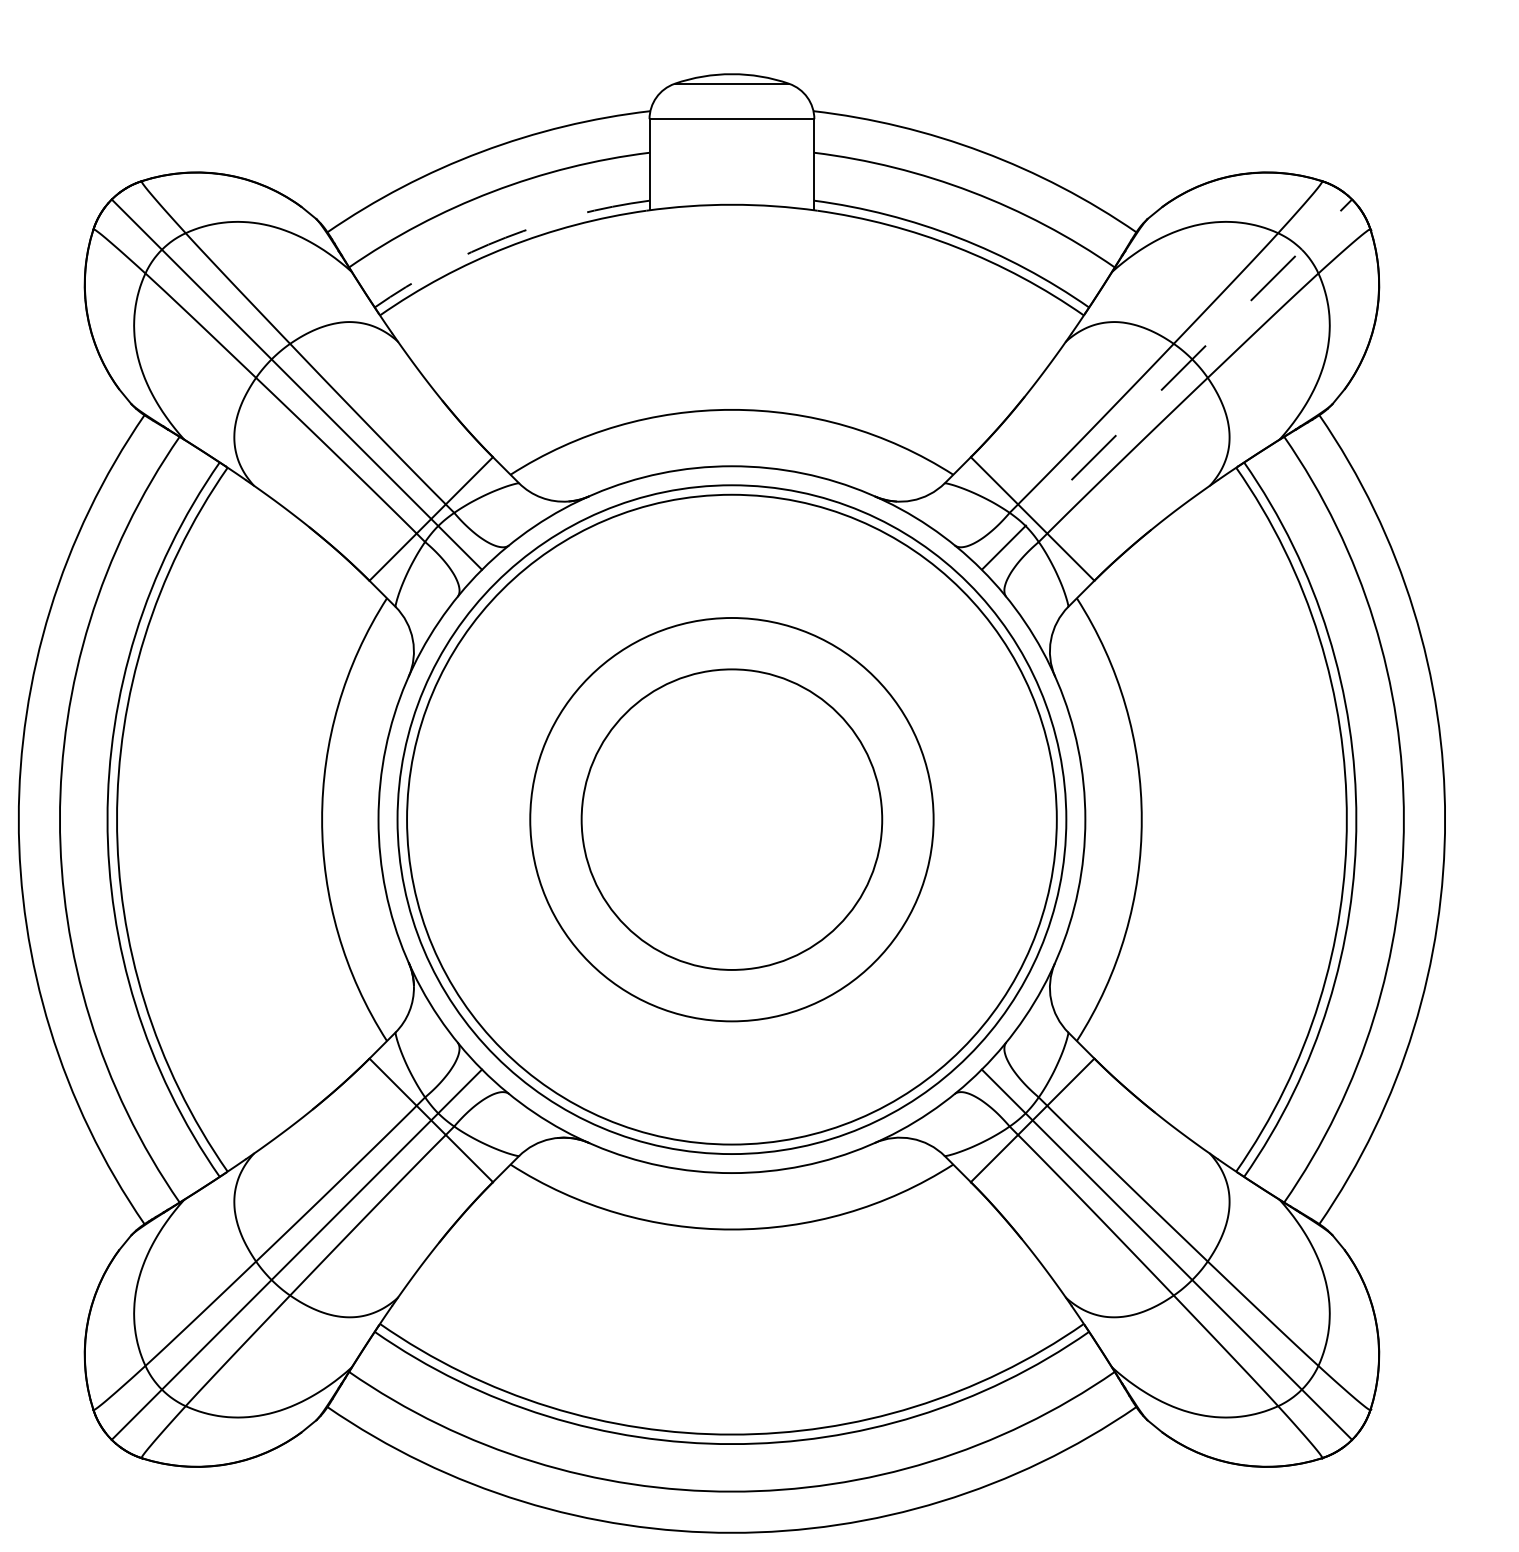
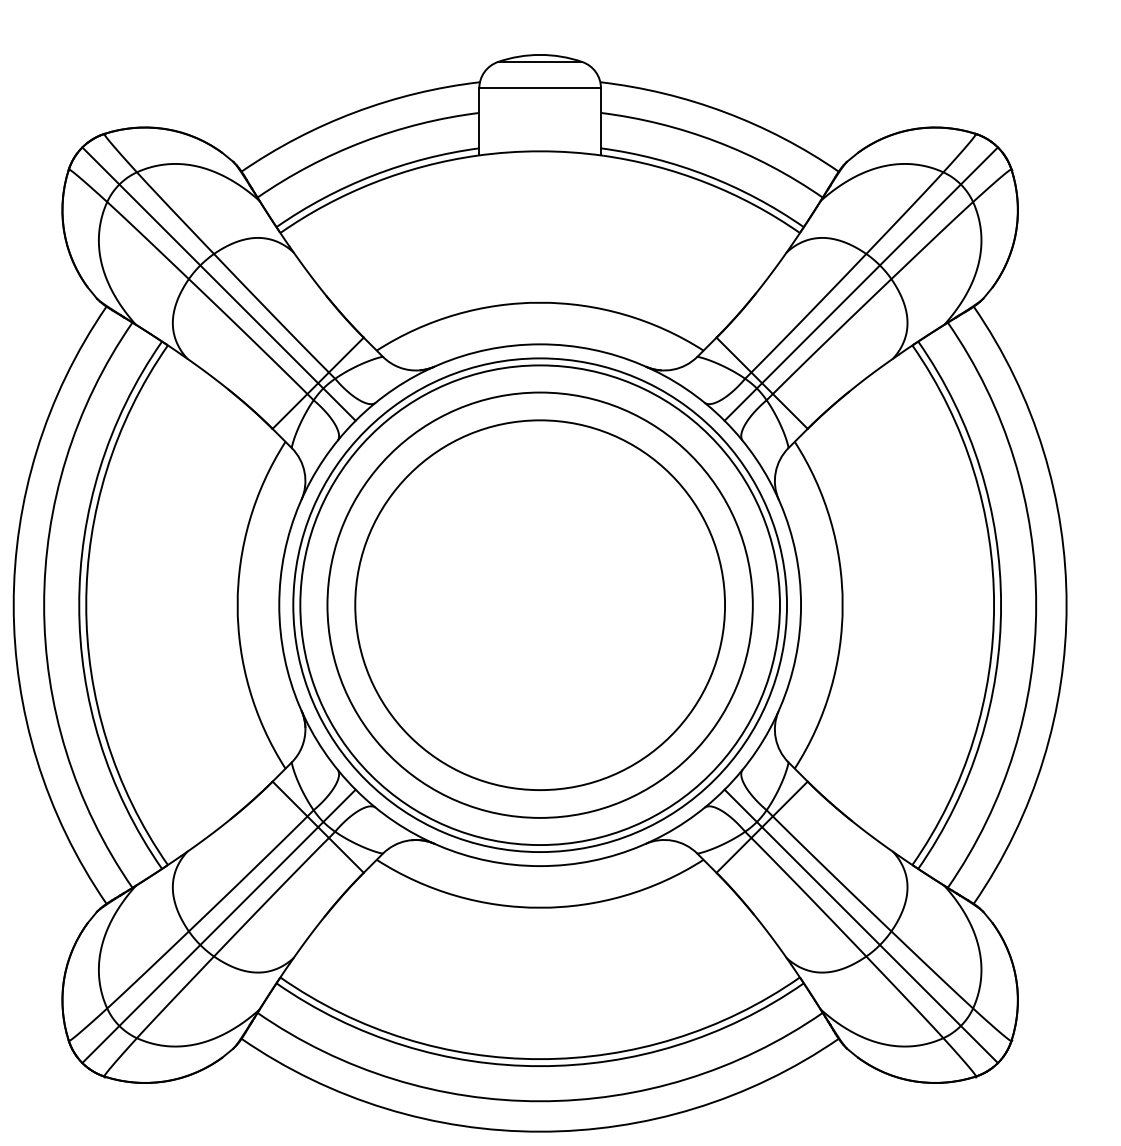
arc: (506, 237) -> (373, 175), dashed -> solid
line: (1167, 383) -> (861, 283), dashed -> solid
circle: (731, 818) -> (539, 604), size x1.43
circle: (732, 820) -> (540, 605), size x1.67

